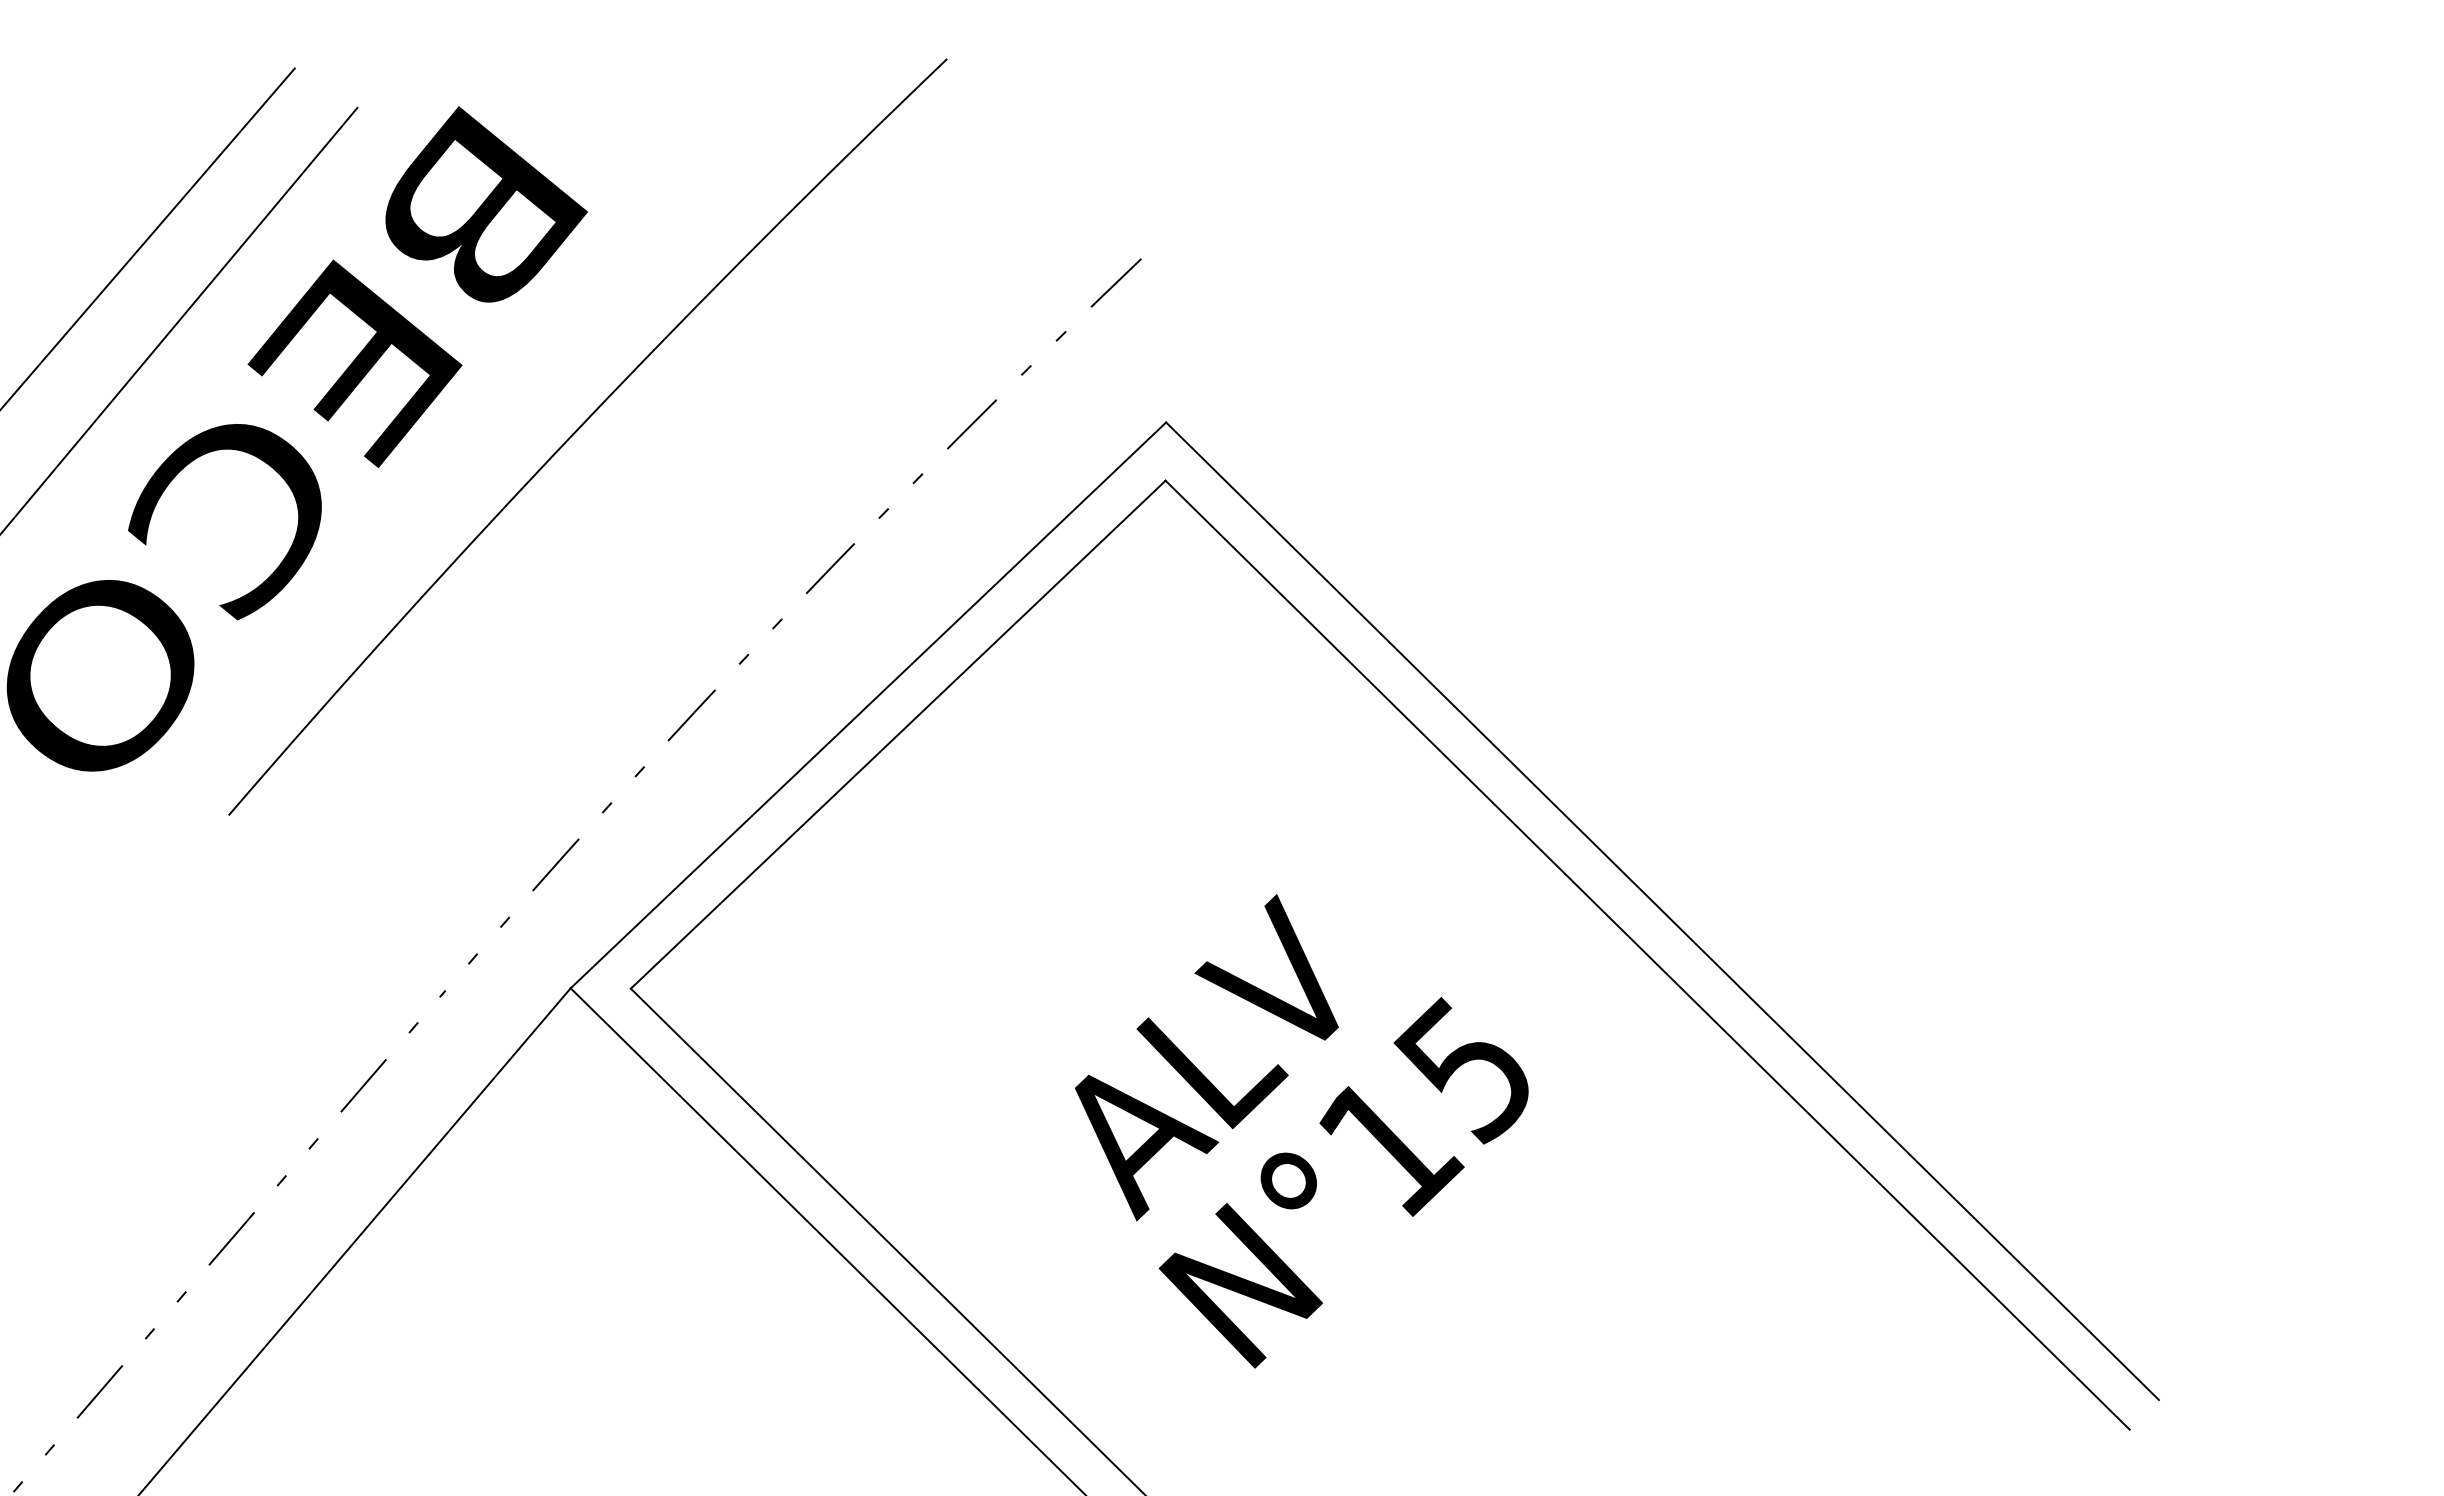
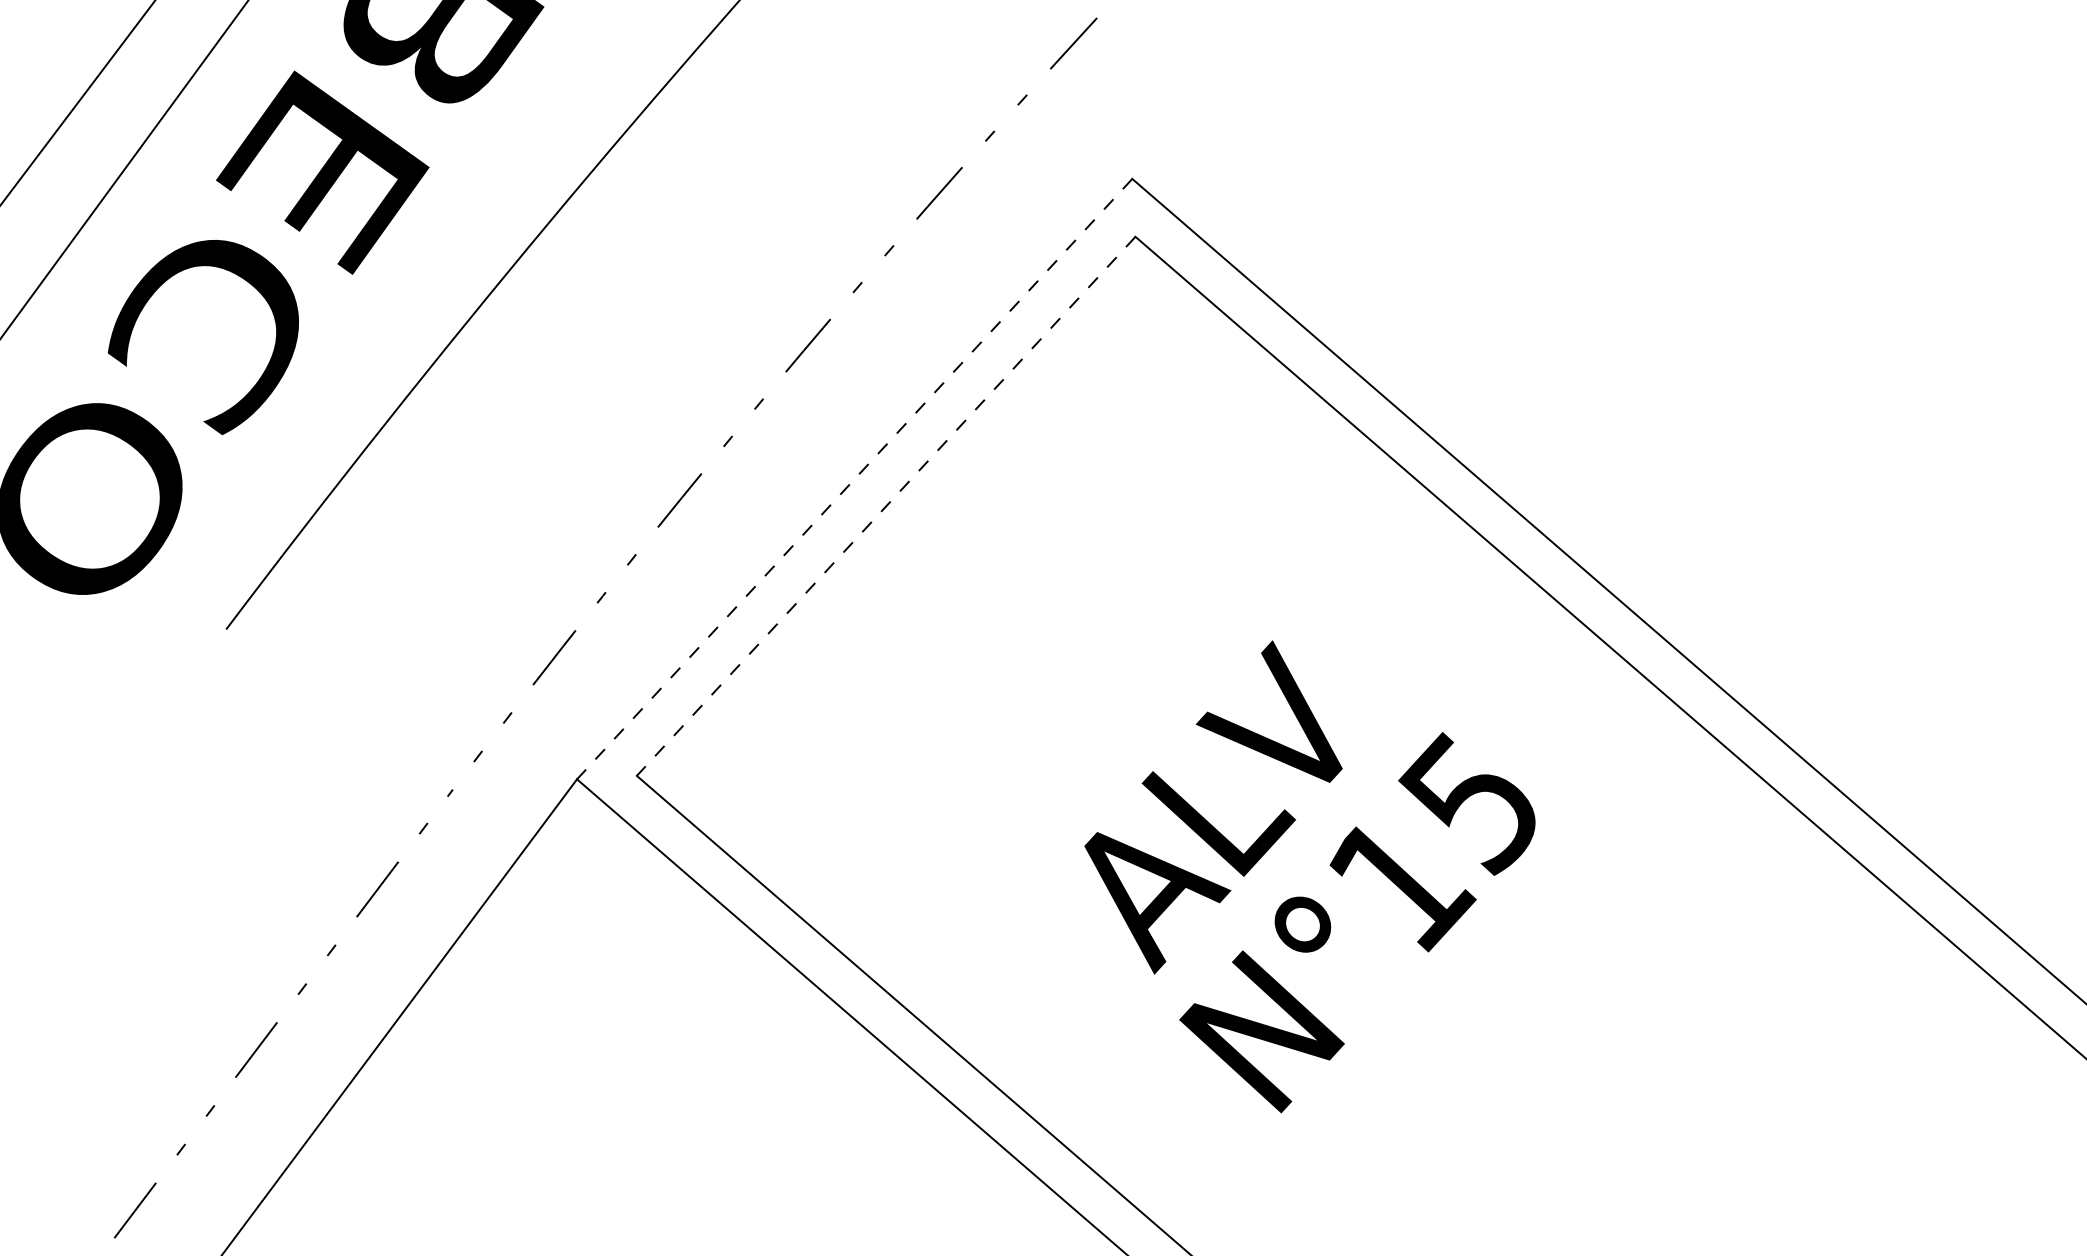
line: (868, 705) -> (854, 479), solid -> dashed
line: (898, 734) -> (886, 506), solid -> dashed

